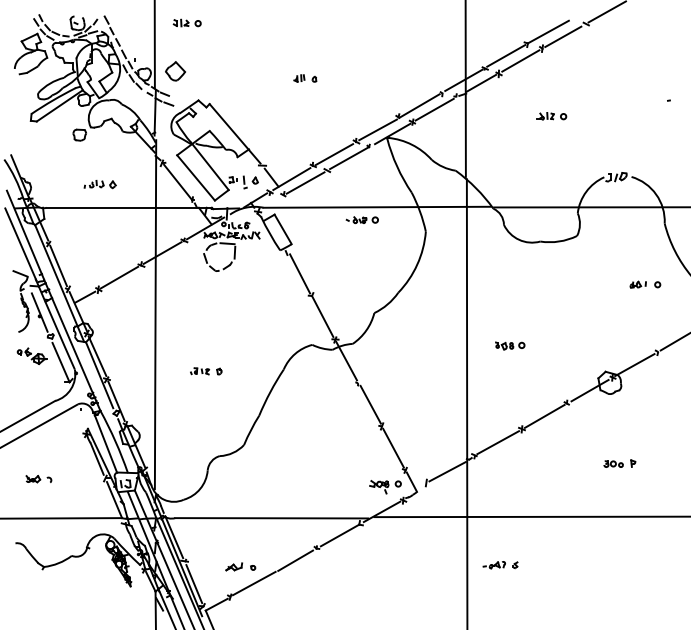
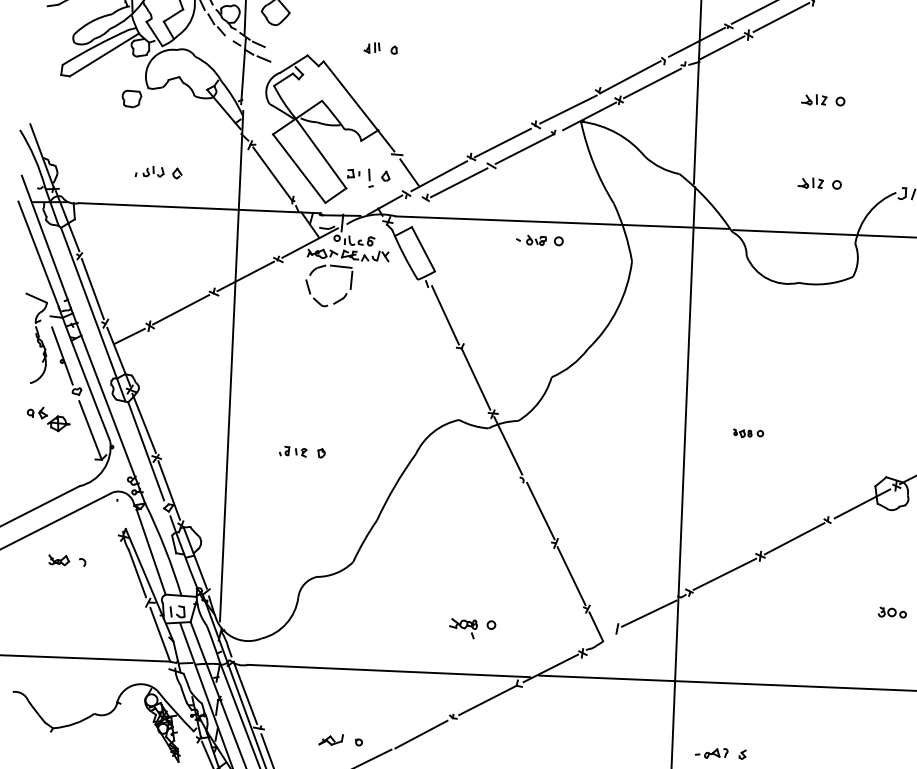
part: (305, 78) -> (381, 48), moved
part: (551, 173) -> (819, 183), added
part: (510, 345) -> (748, 432), size x0.7
part: (38, 479) -> (66, 561), moved
part: (385, 487) -> (472, 629), moved

